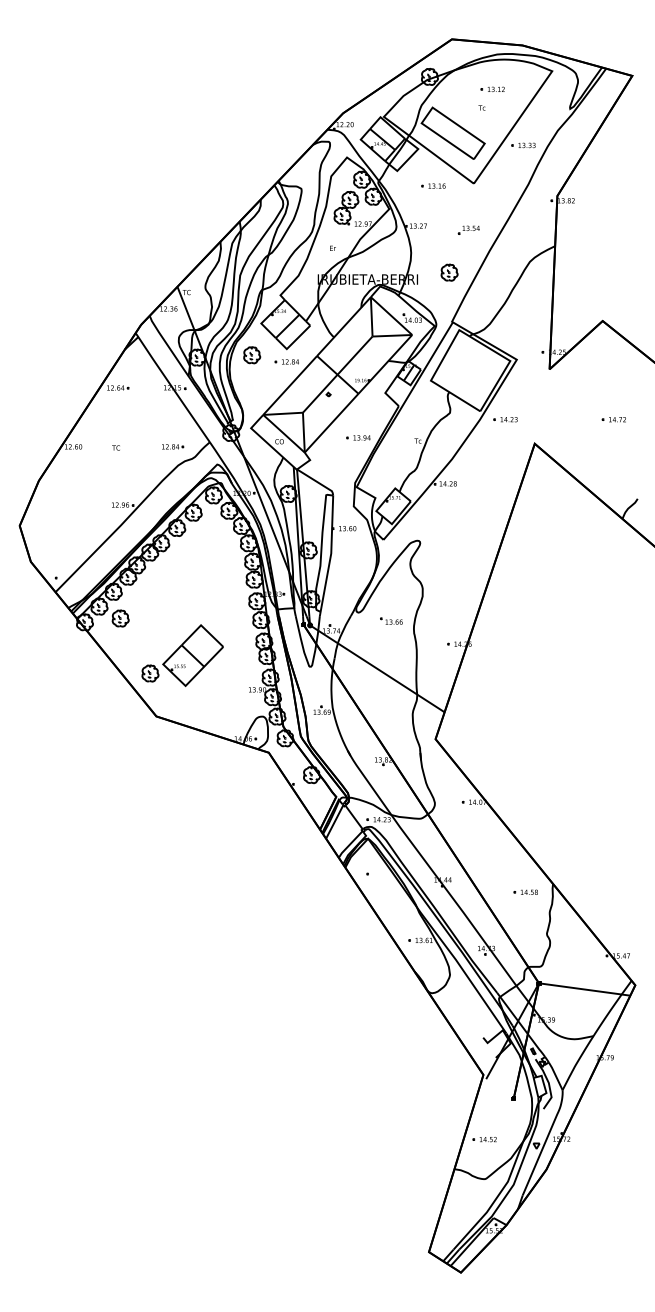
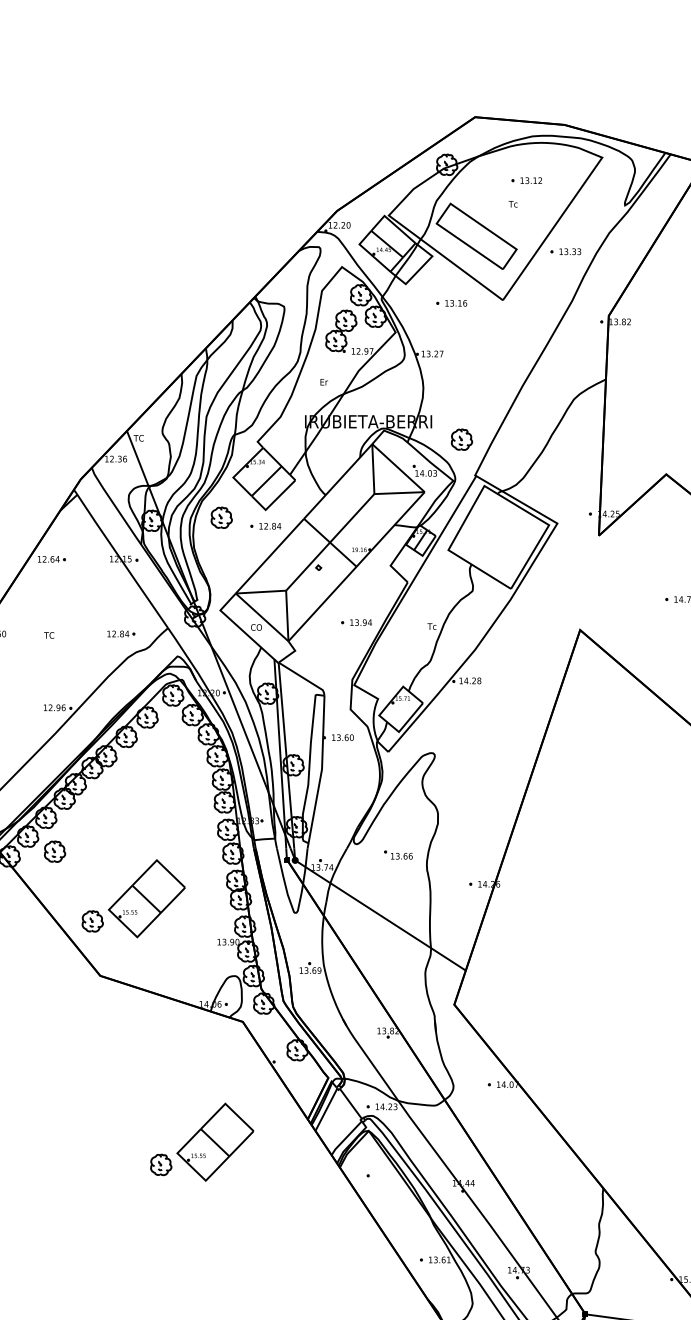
part: (468, 229) -> (496, 358), removed
part: (449, 272) -> (461, 439), moved
part: (505, 419) -> (543, 599), removed
part: (236, 847) -> (201, 1142), added
part: (525, 891) -> (568, 1197), removed

